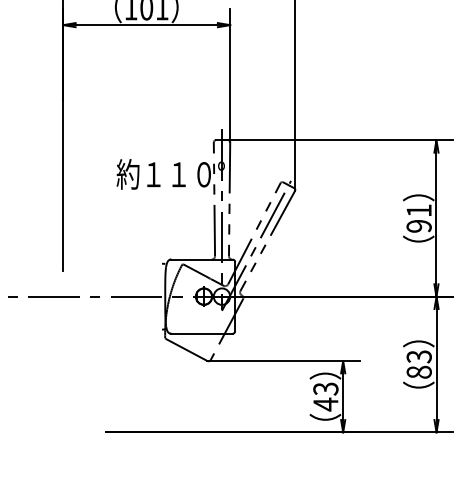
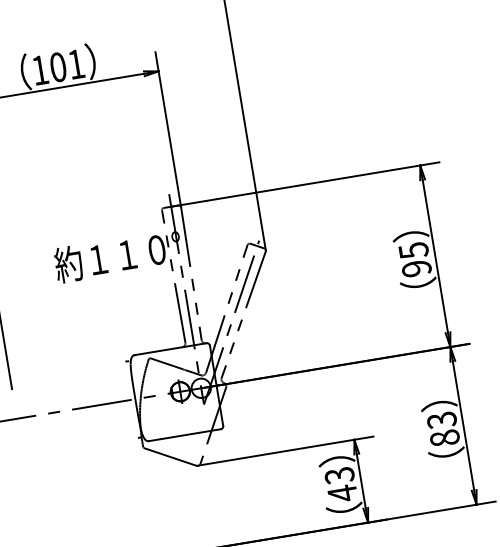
text: (418, 210) -> (412, 250), 91 -> 95

